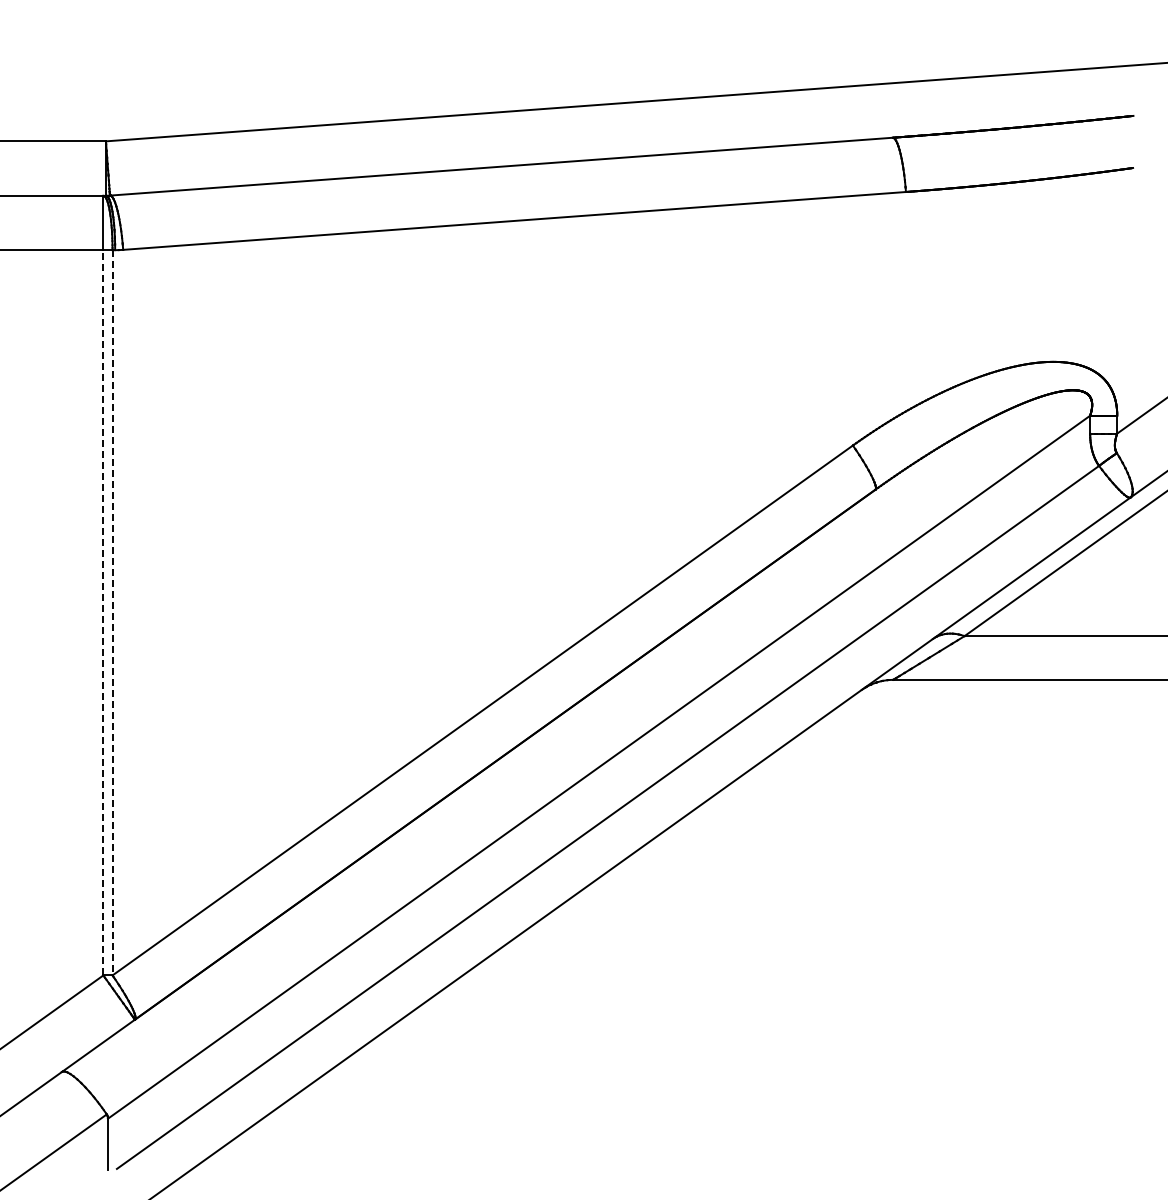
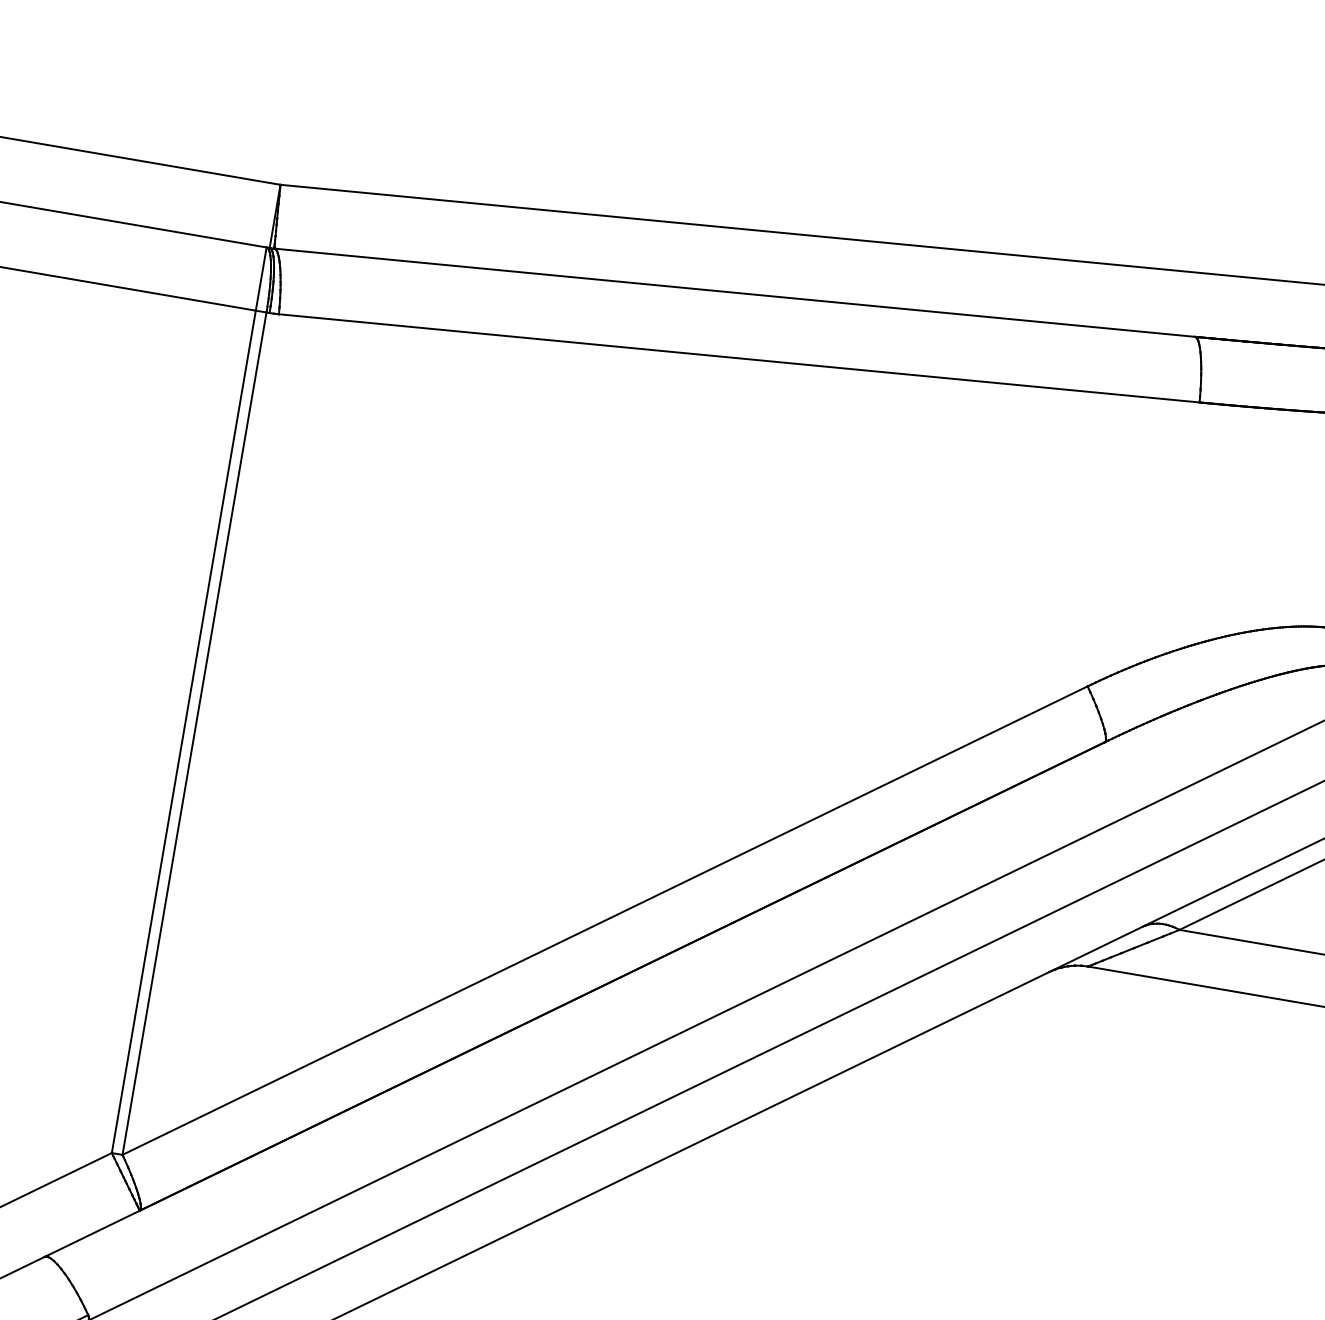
line: (103, 612) -> (184, 731), dashed -> solid
line: (112, 612) -> (194, 733), dashed -> solid

